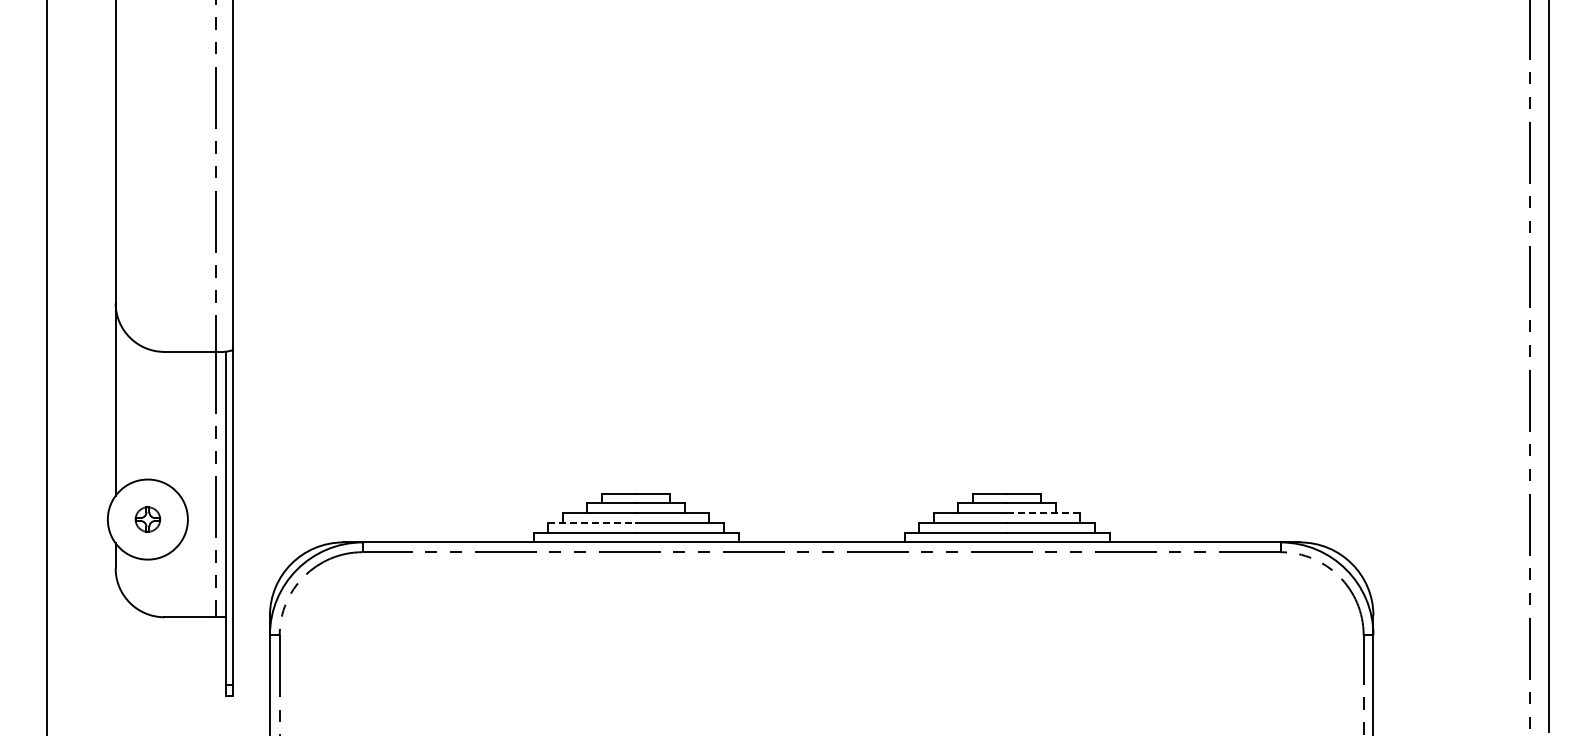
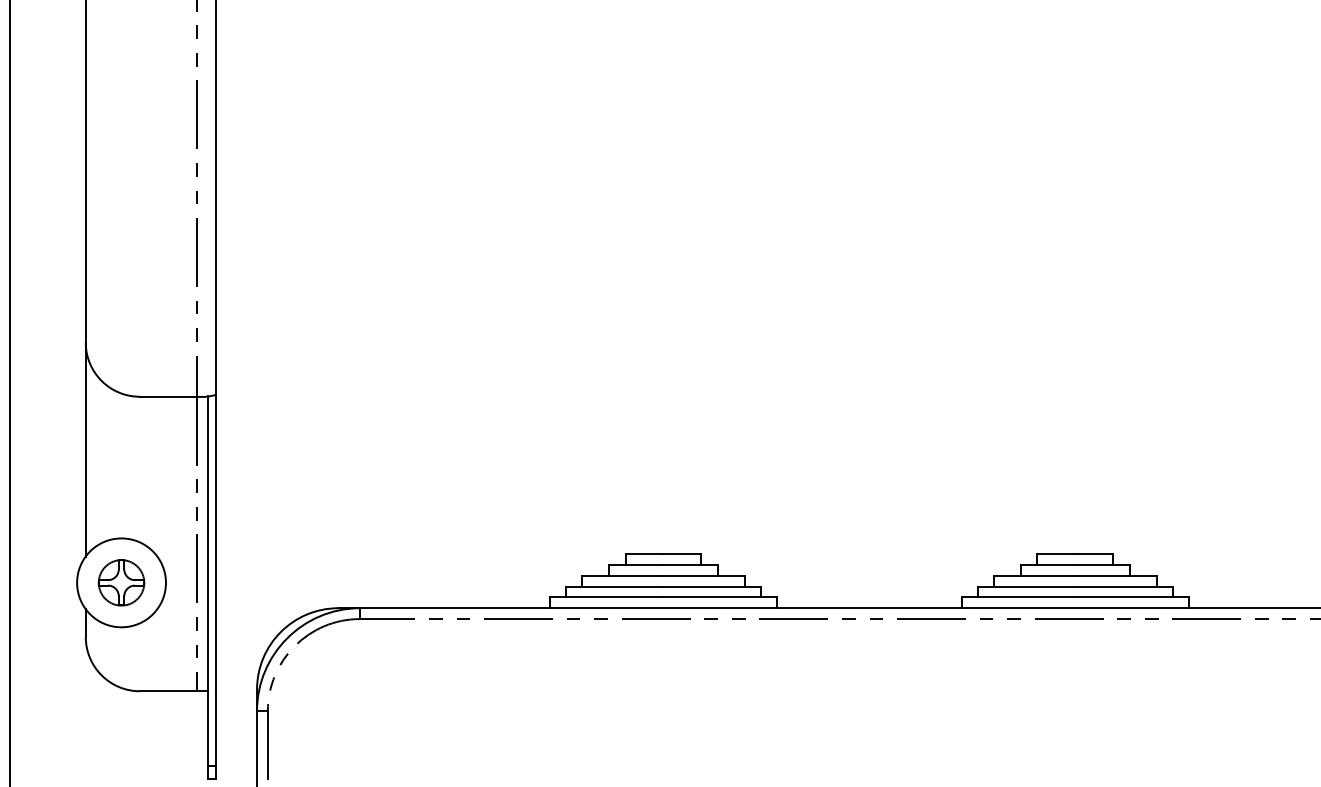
line: (1043, 513) -> (1115, 576), dashed -> solid
part: (147, 519) -> (121, 582), size x1.67
line: (592, 522) -> (615, 586), dashed -> solid

